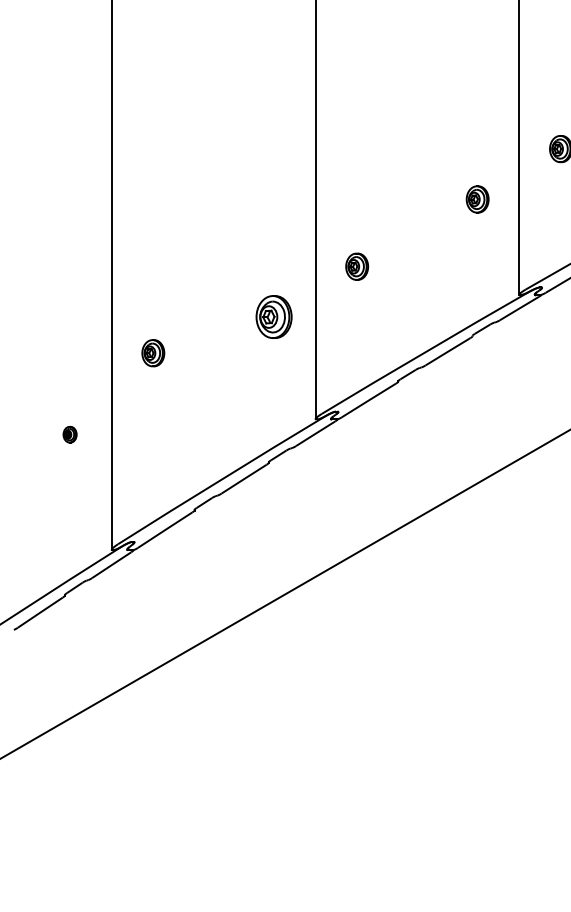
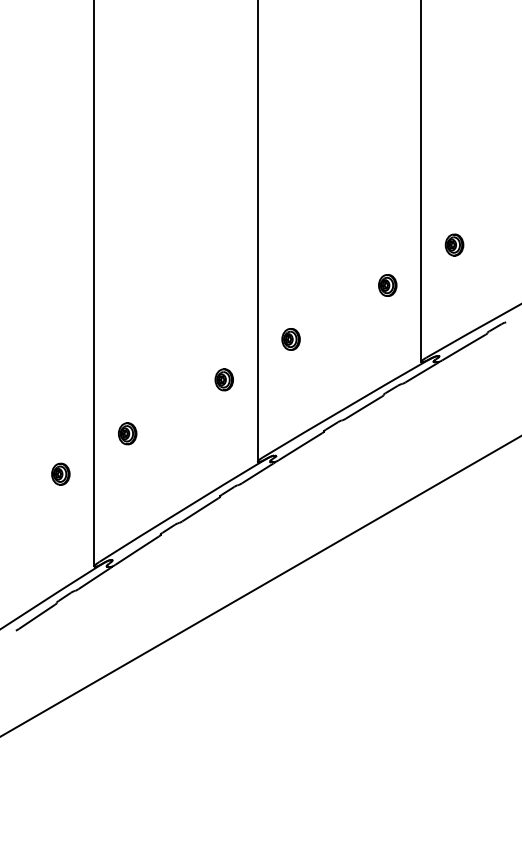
part: (272, 316) -> (223, 379), size x0.62
part: (153, 352) -> (127, 433), moved
part: (69, 433) -> (60, 473), size x1.67

